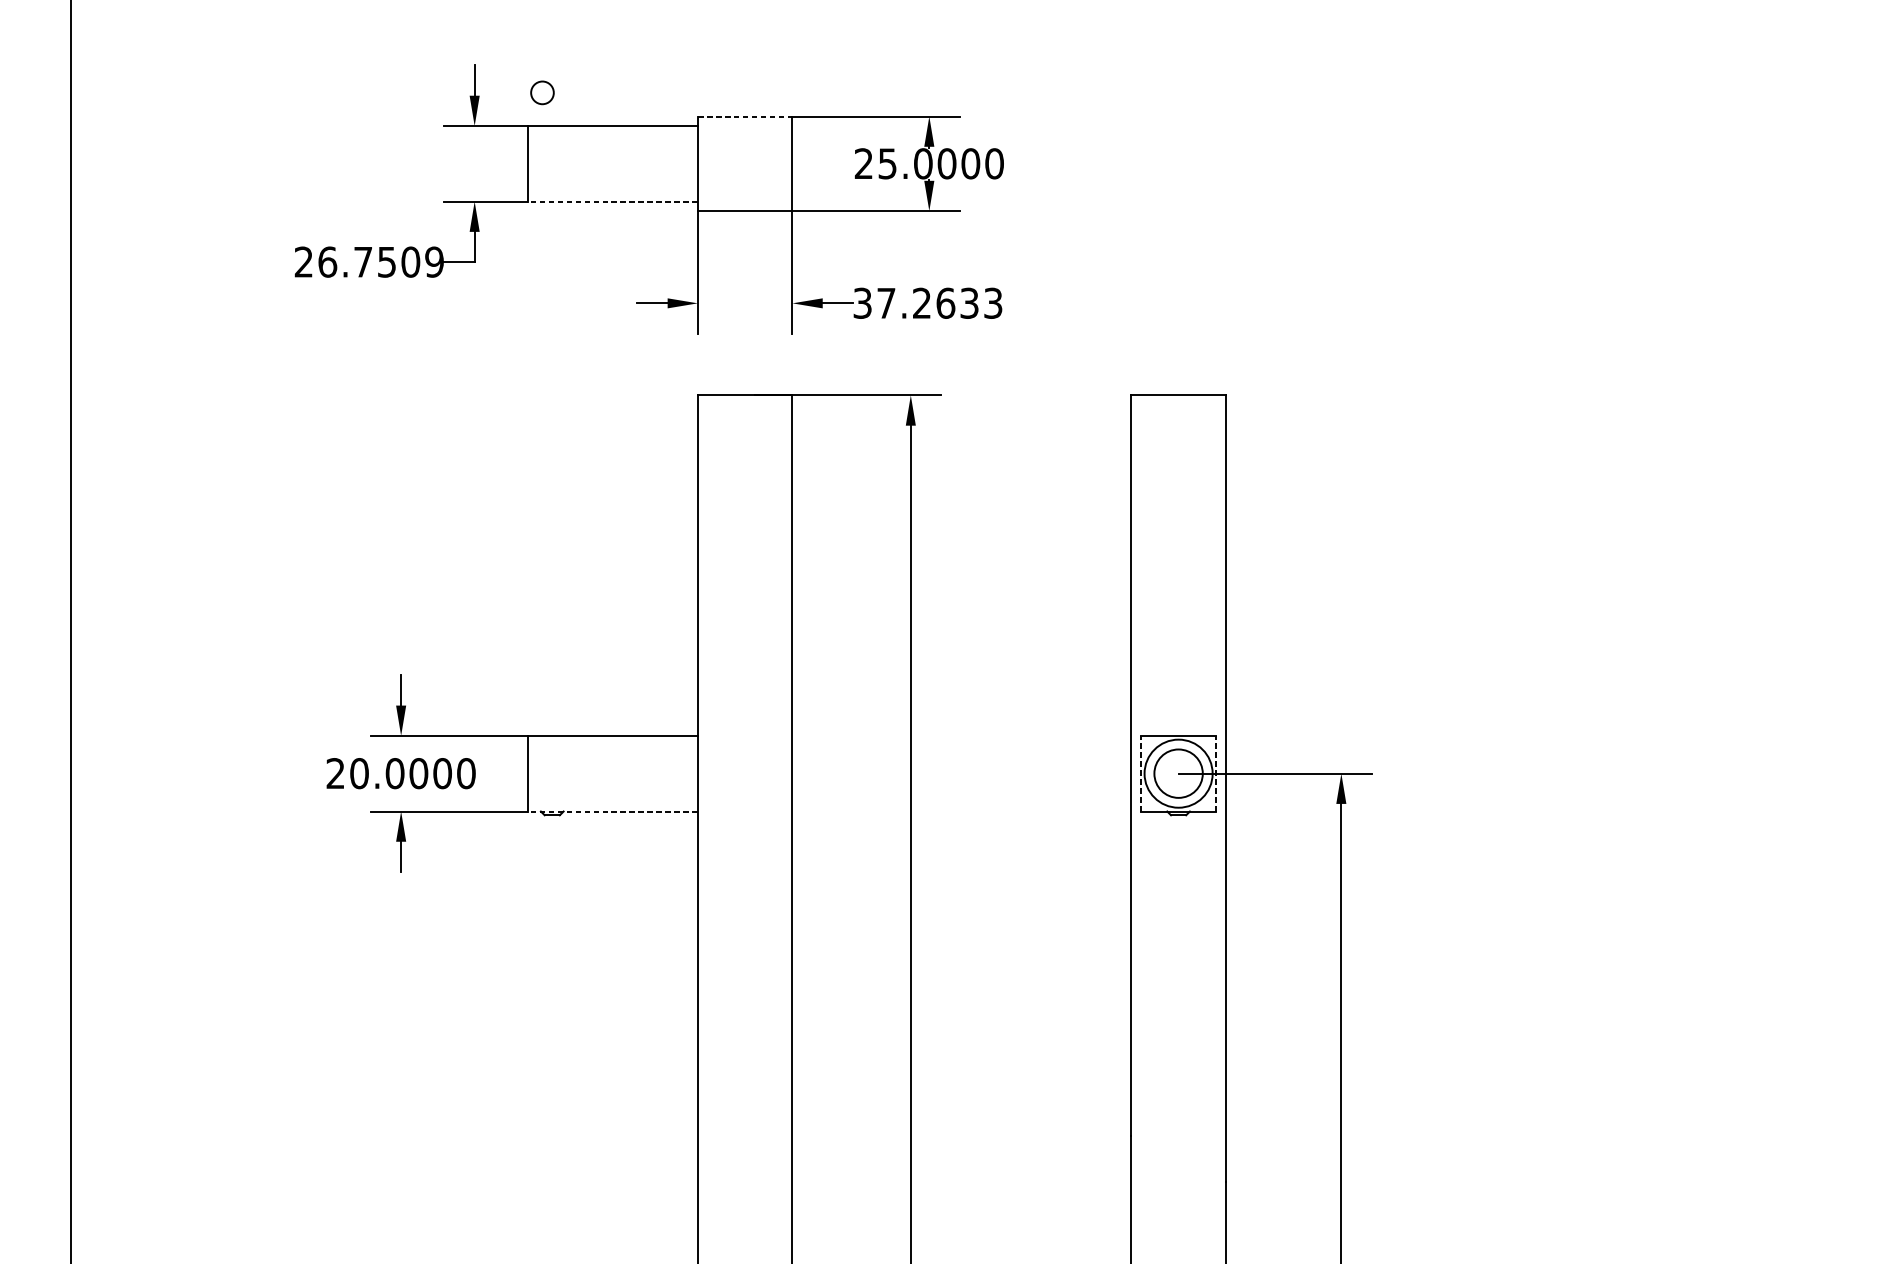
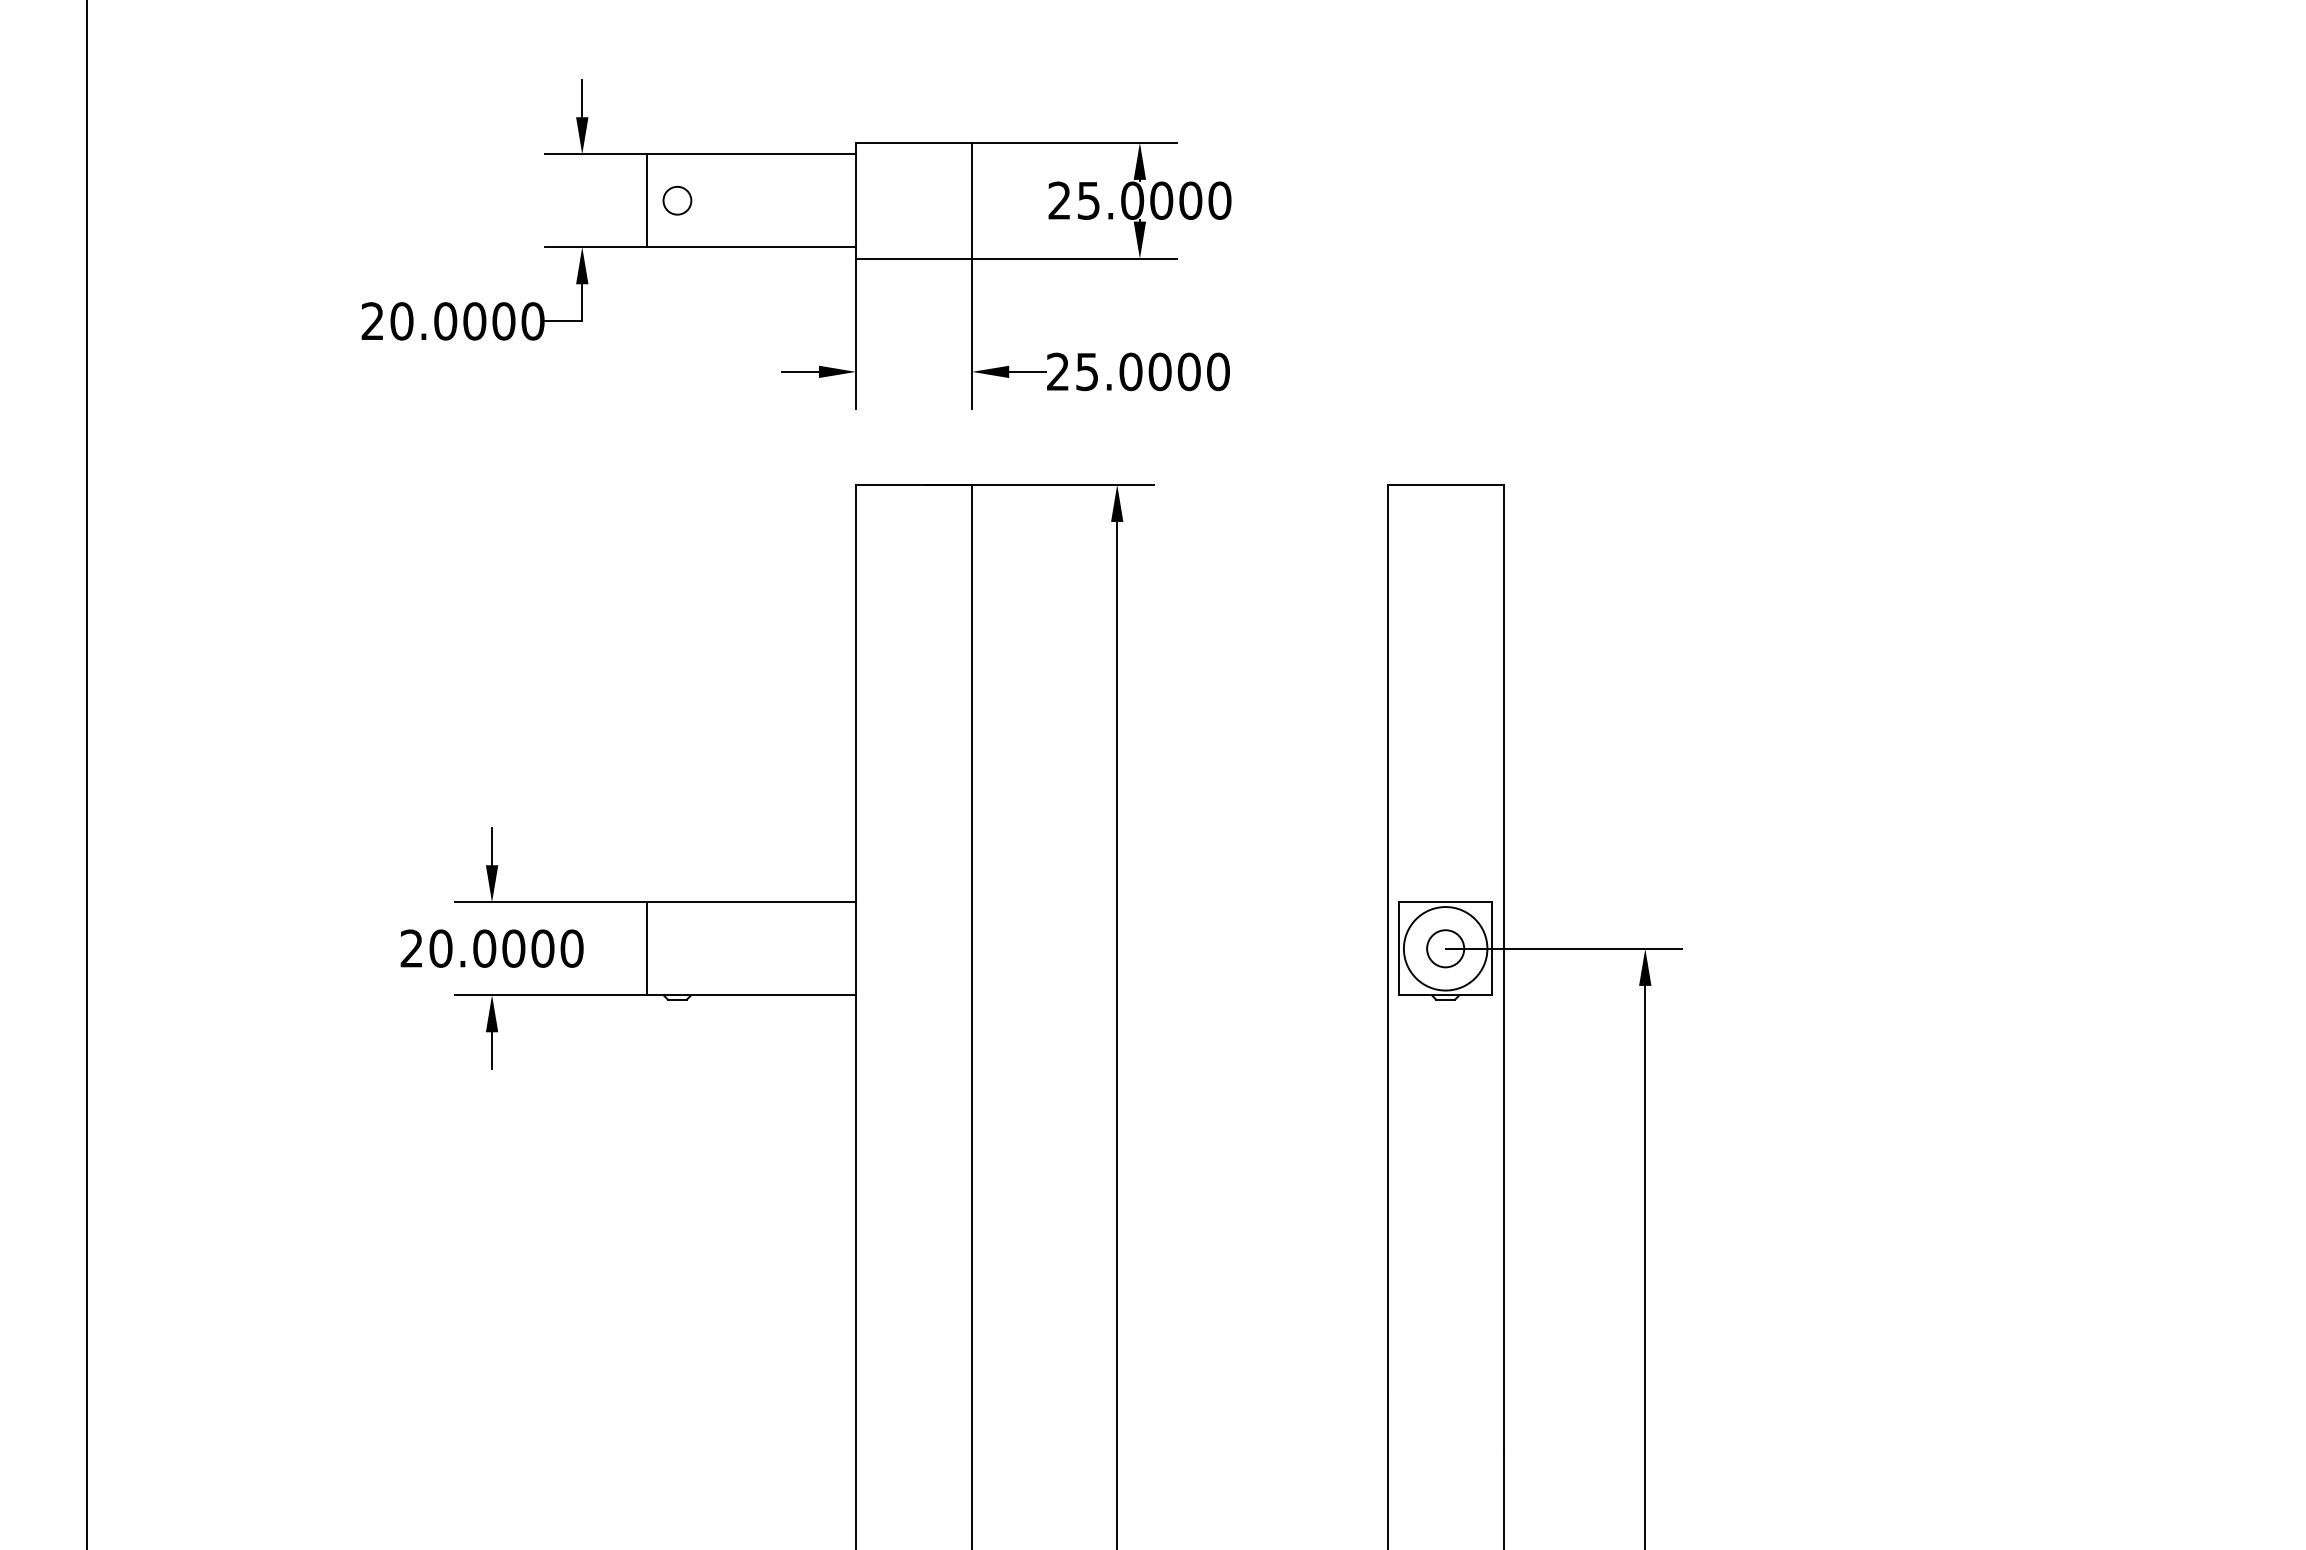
circle: (542, 92) -> (677, 200), moved
line: (745, 116) -> (914, 142), dashed -> solid
line: (612, 201) -> (751, 247), dashed -> solid
text: (381, 262) -> (467, 321), 26.7509 -> 20.0000
text: (928, 303) -> (1138, 371), 37.2633 -> 25.0000
line: (1140, 773) -> (1399, 948), dashed -> solid
circle: (1178, 773) -> (1445, 948), size x0.62
line: (1216, 773) -> (1492, 948), dashed -> solid
line: (612, 811) -> (751, 995), dashed -> solid

